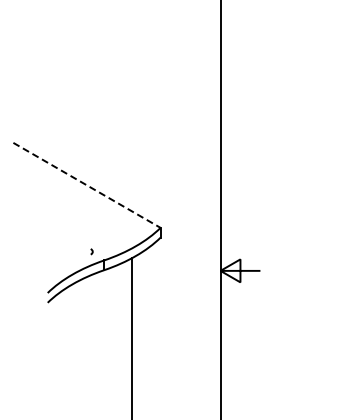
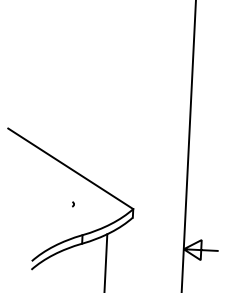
line: (87, 185) -> (71, 168), dashed -> solid
curve: (91, 251) -> (72, 204), moved

